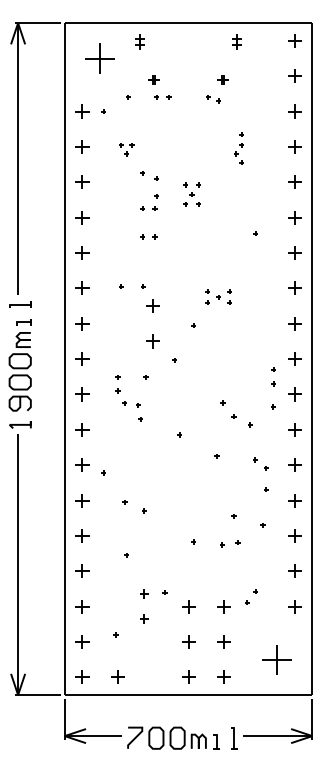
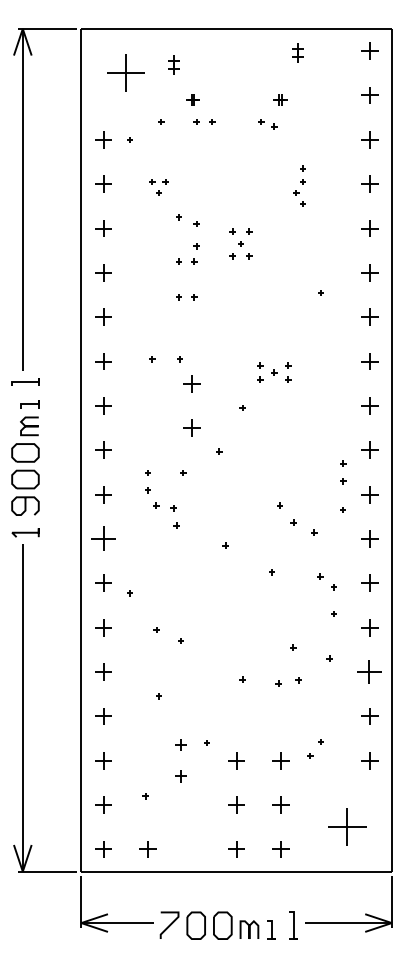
part: (139, 41) -> (173, 64), moved
part: (82, 429) -> (103, 538), size x1.4
part: (294, 535) -> (369, 671), size x1.4

